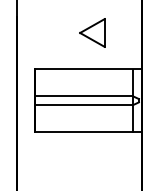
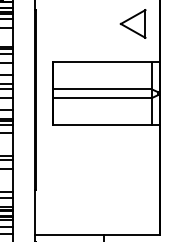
part: (91, 32) -> (132, 23), moved

